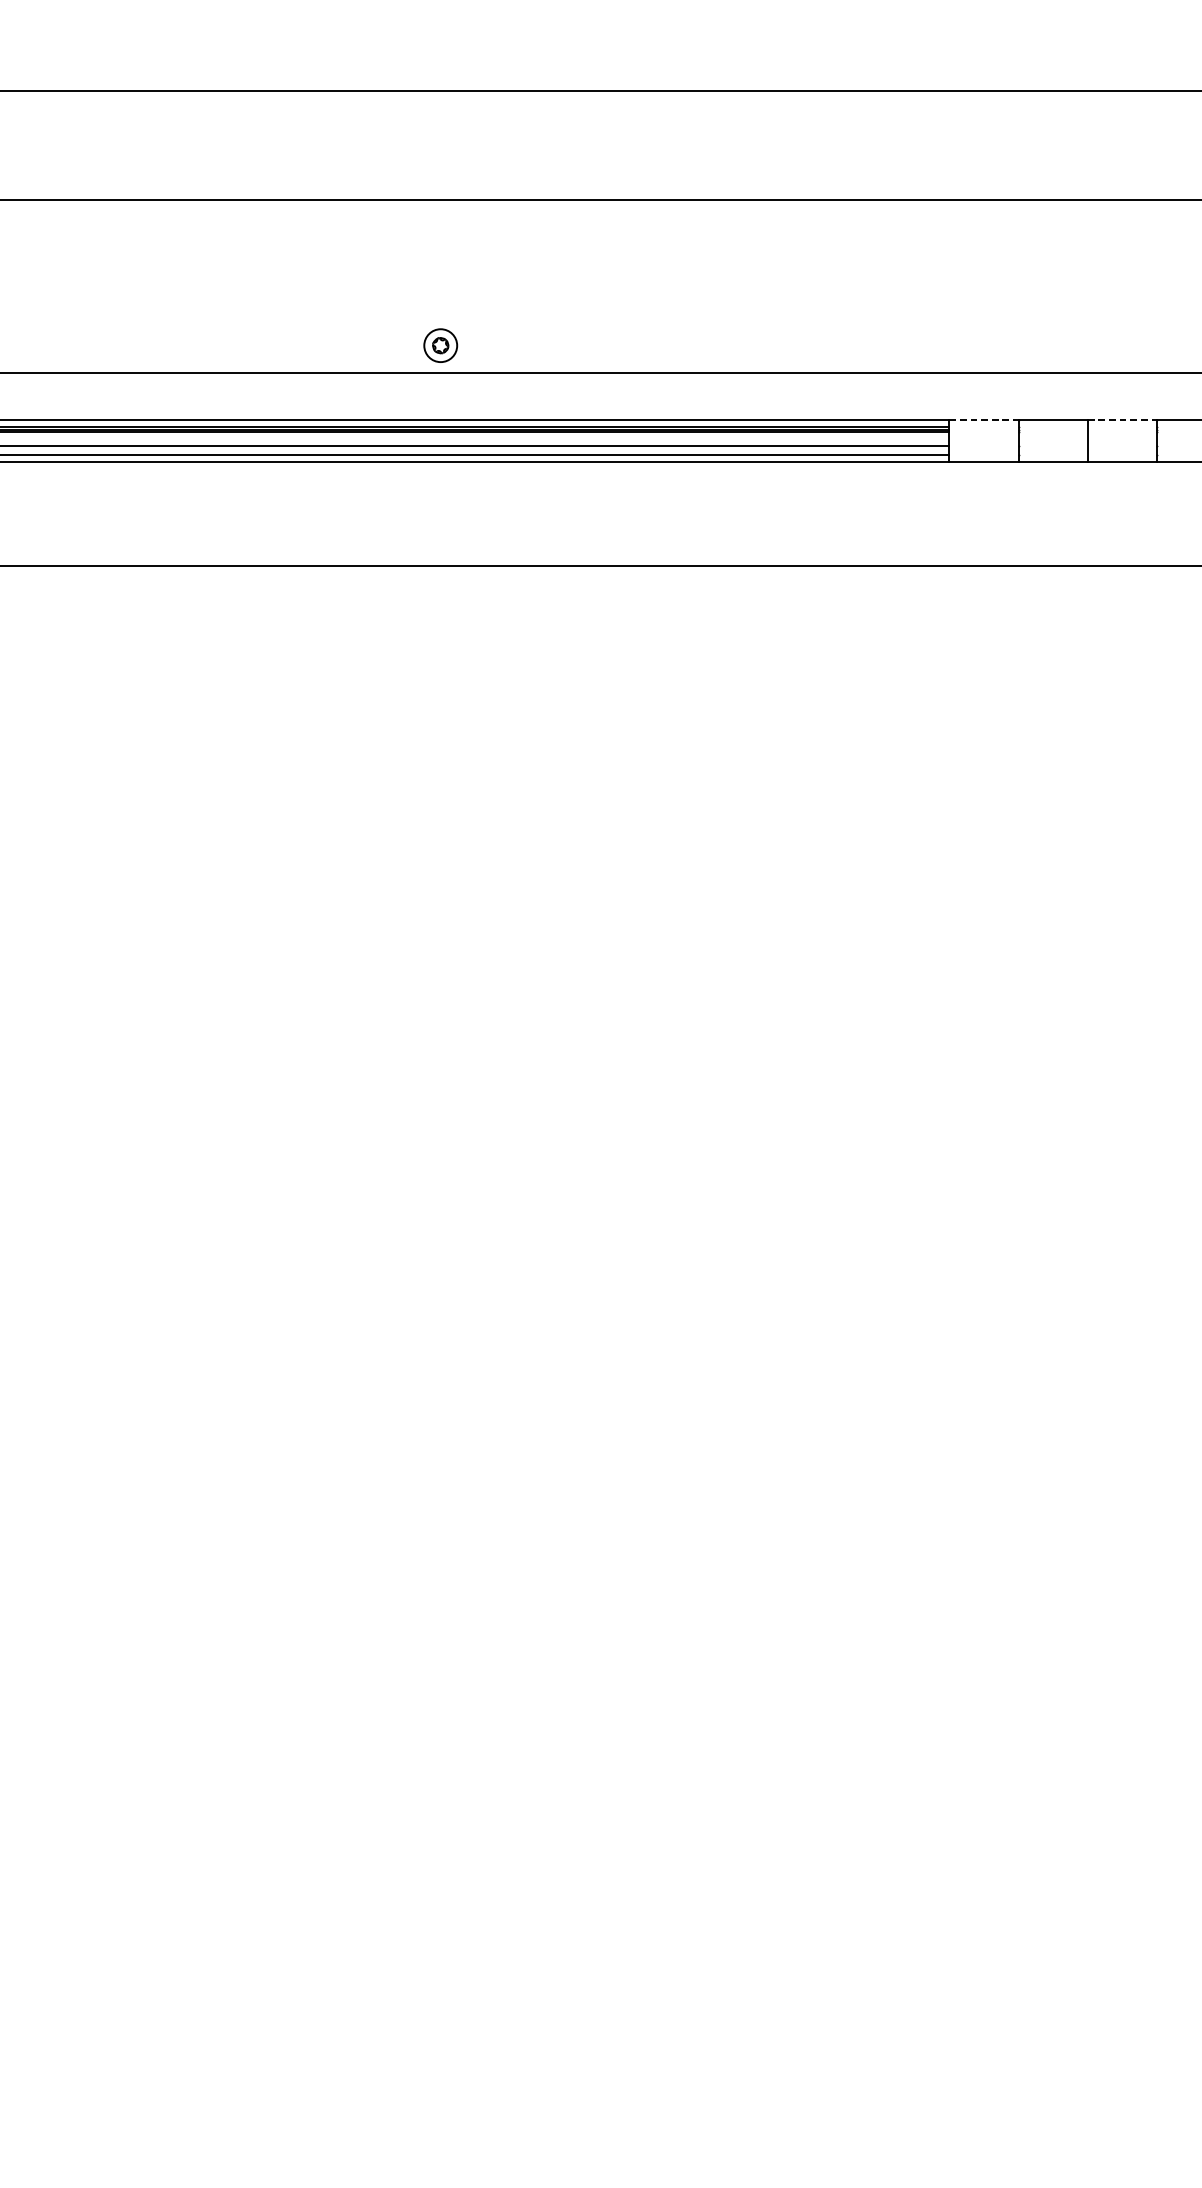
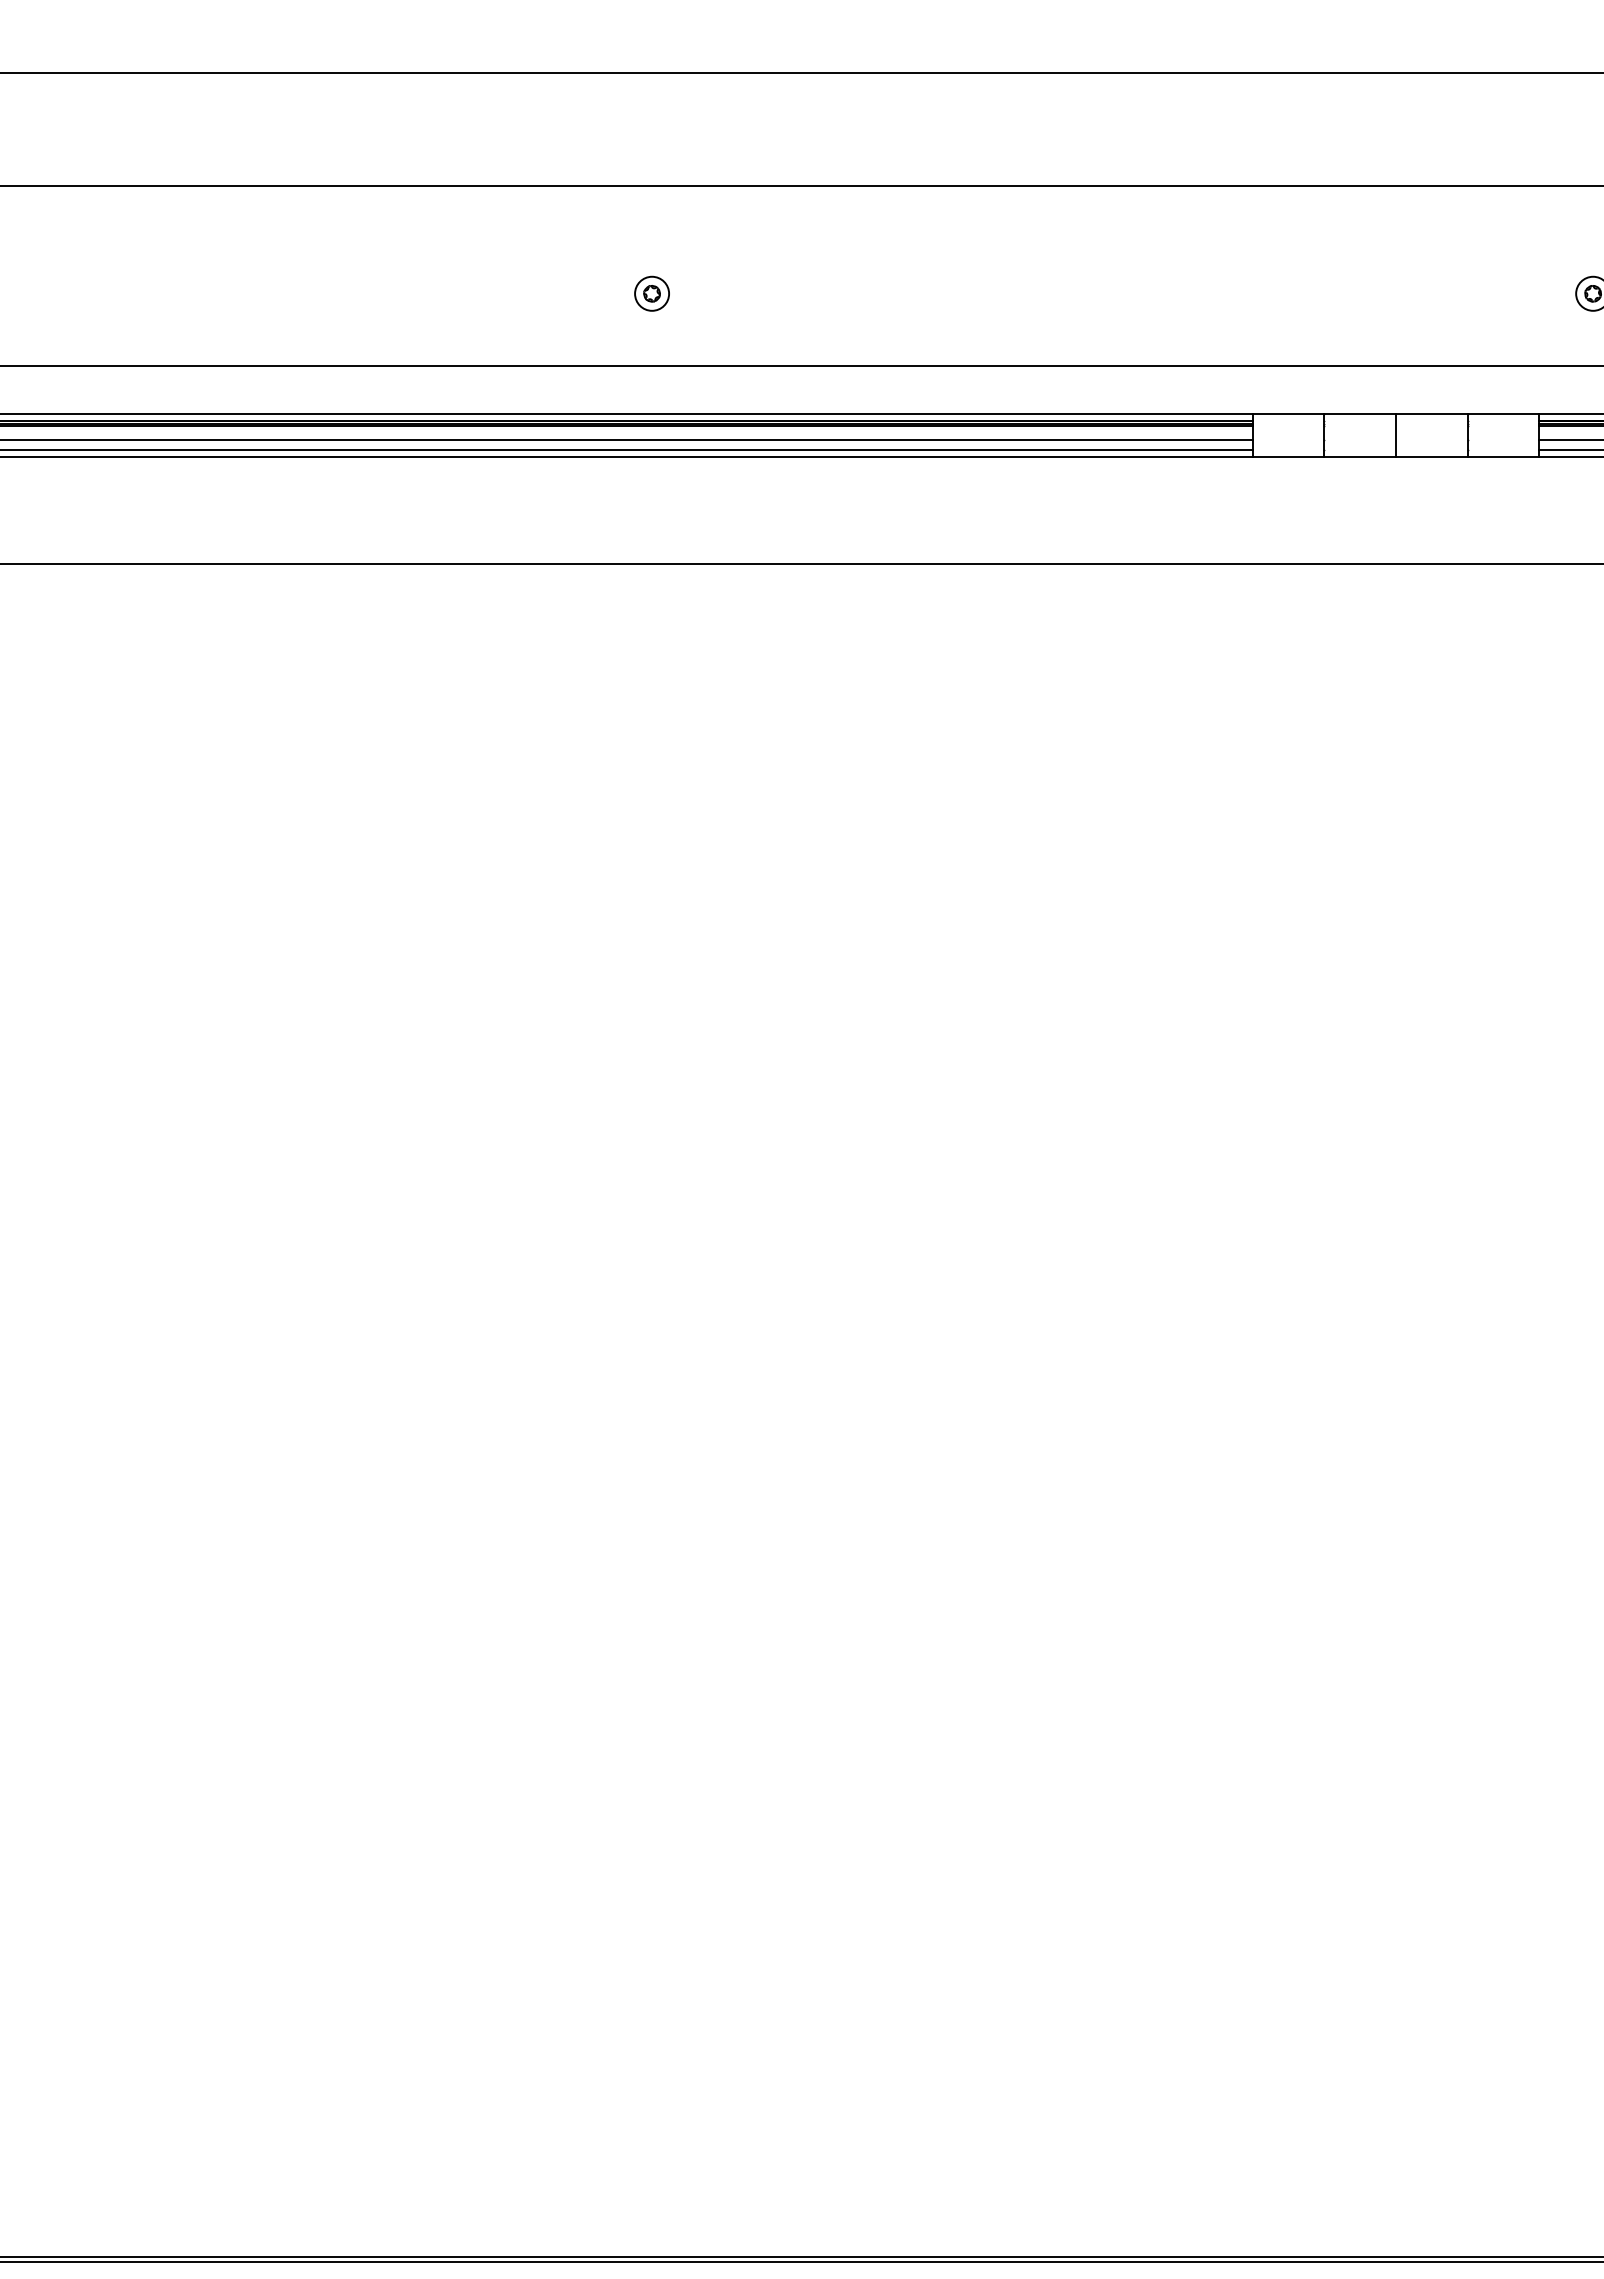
part: (440, 345) -> (651, 293), moved
line: (983, 419) -> (1288, 413), dashed -> solid
line: (1122, 419) -> (1431, 413), dashed -> solid

